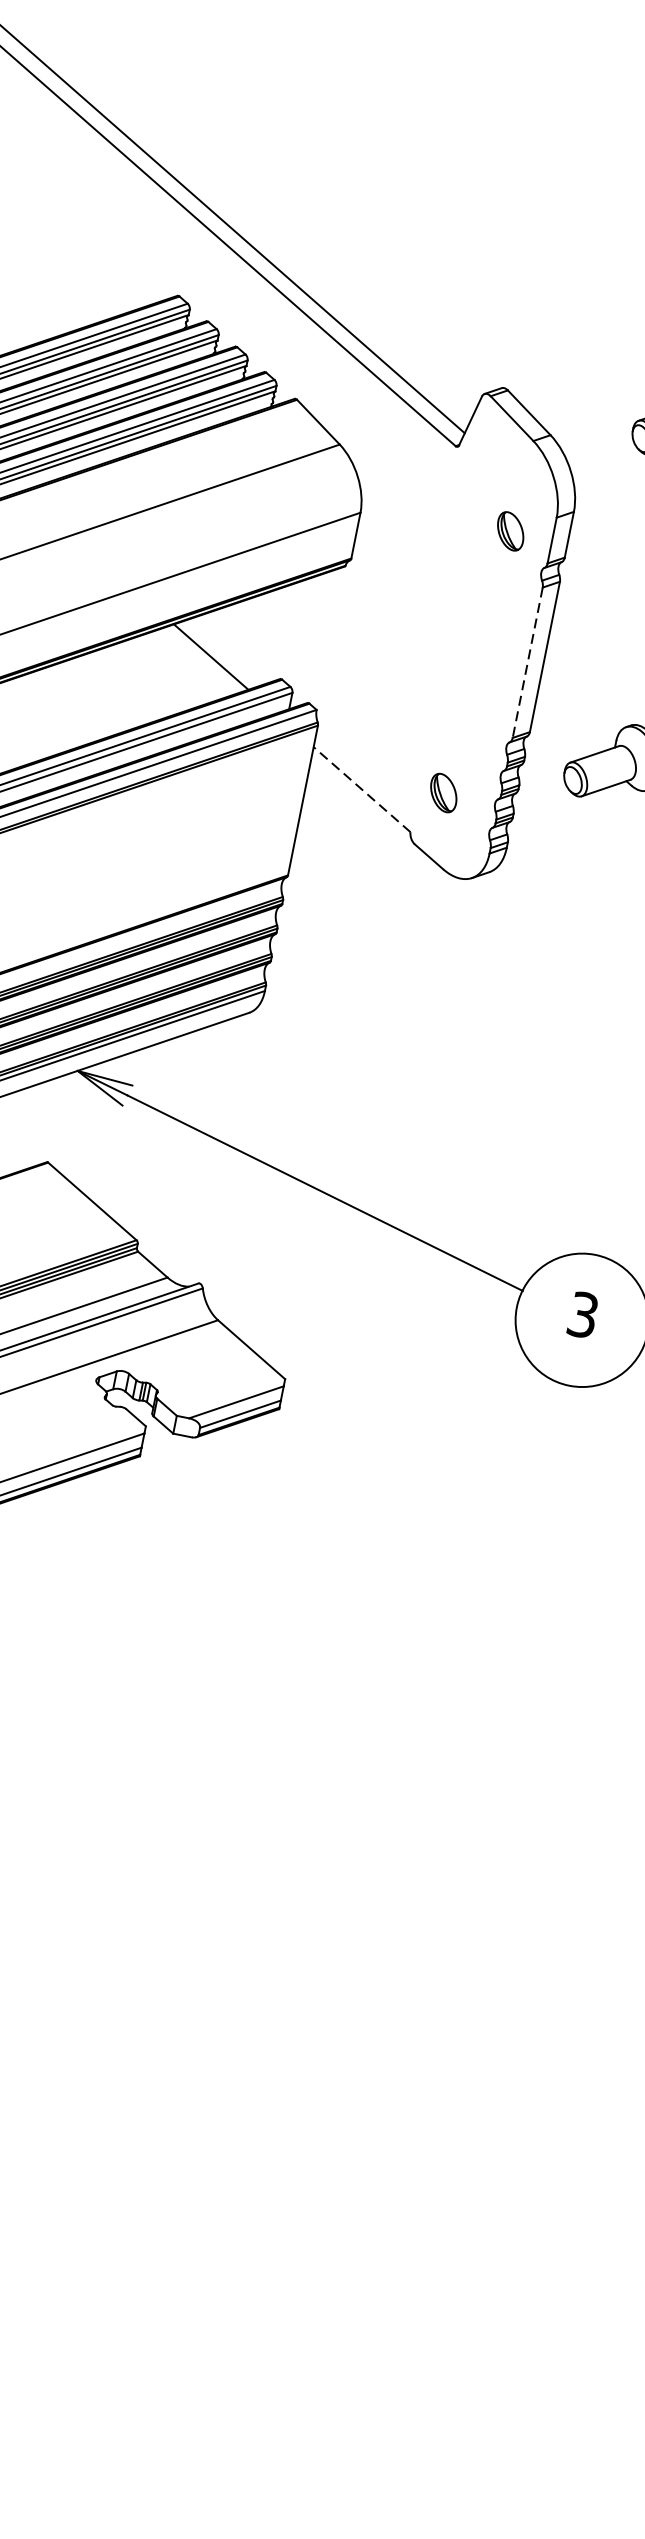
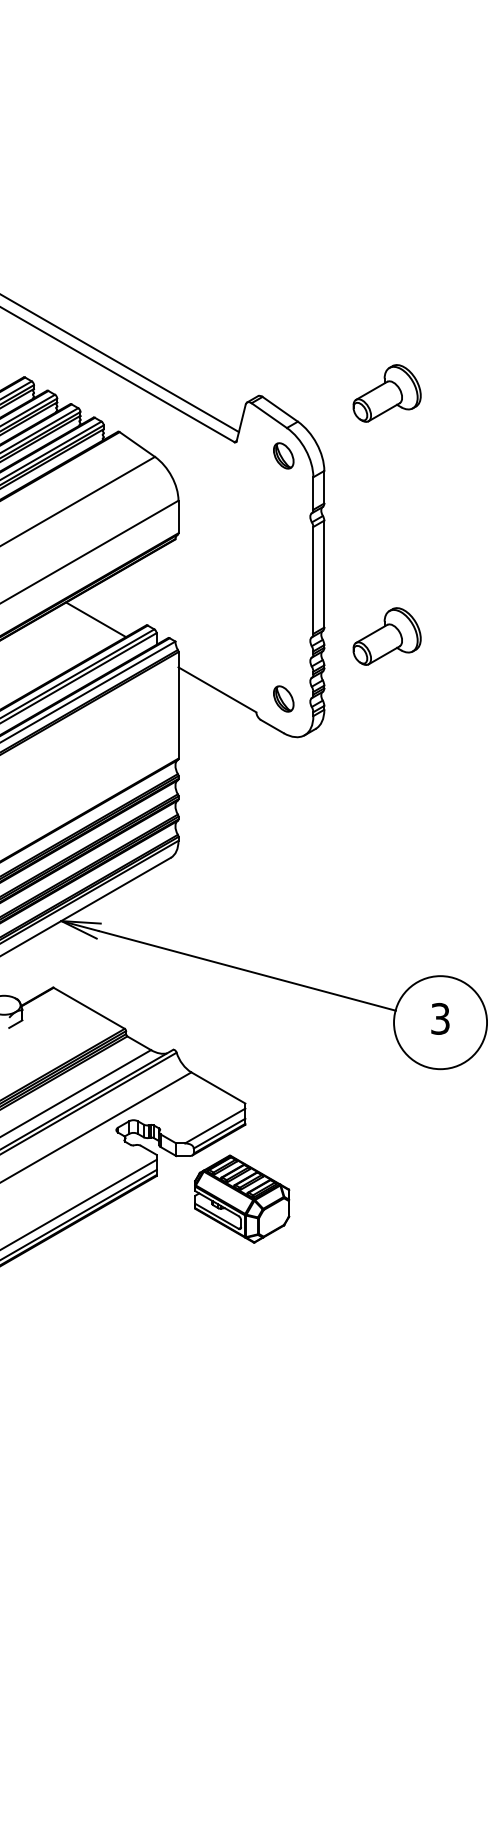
part: (510, 530) -> (283, 455), moved
line: (527, 662) -> (313, 580), dashed -> solid
line: (362, 789) -> (217, 689), dashed -> solid
part: (443, 792) -> (283, 698), moved
part: (254, 1511) -> (242, 1198), added

